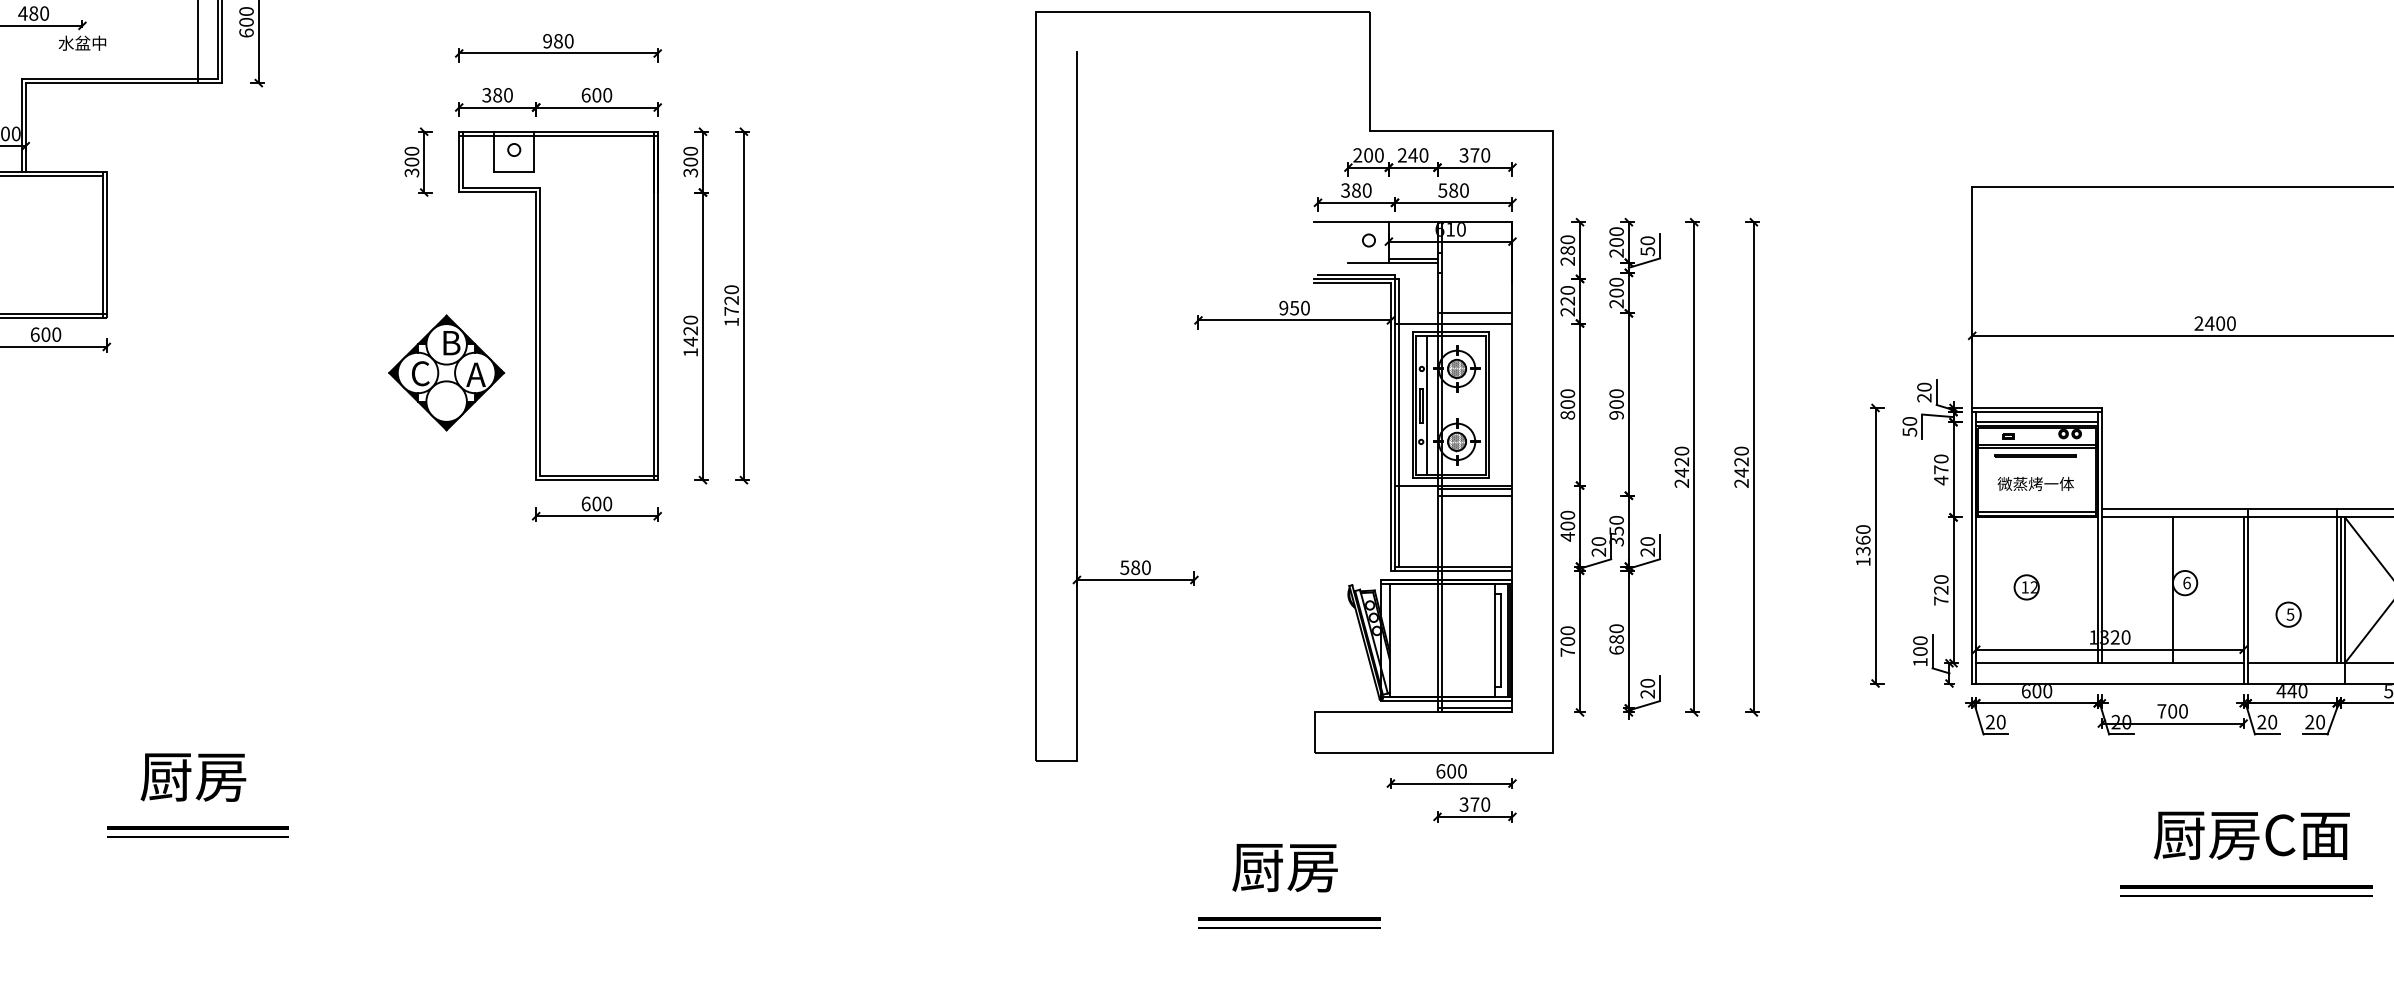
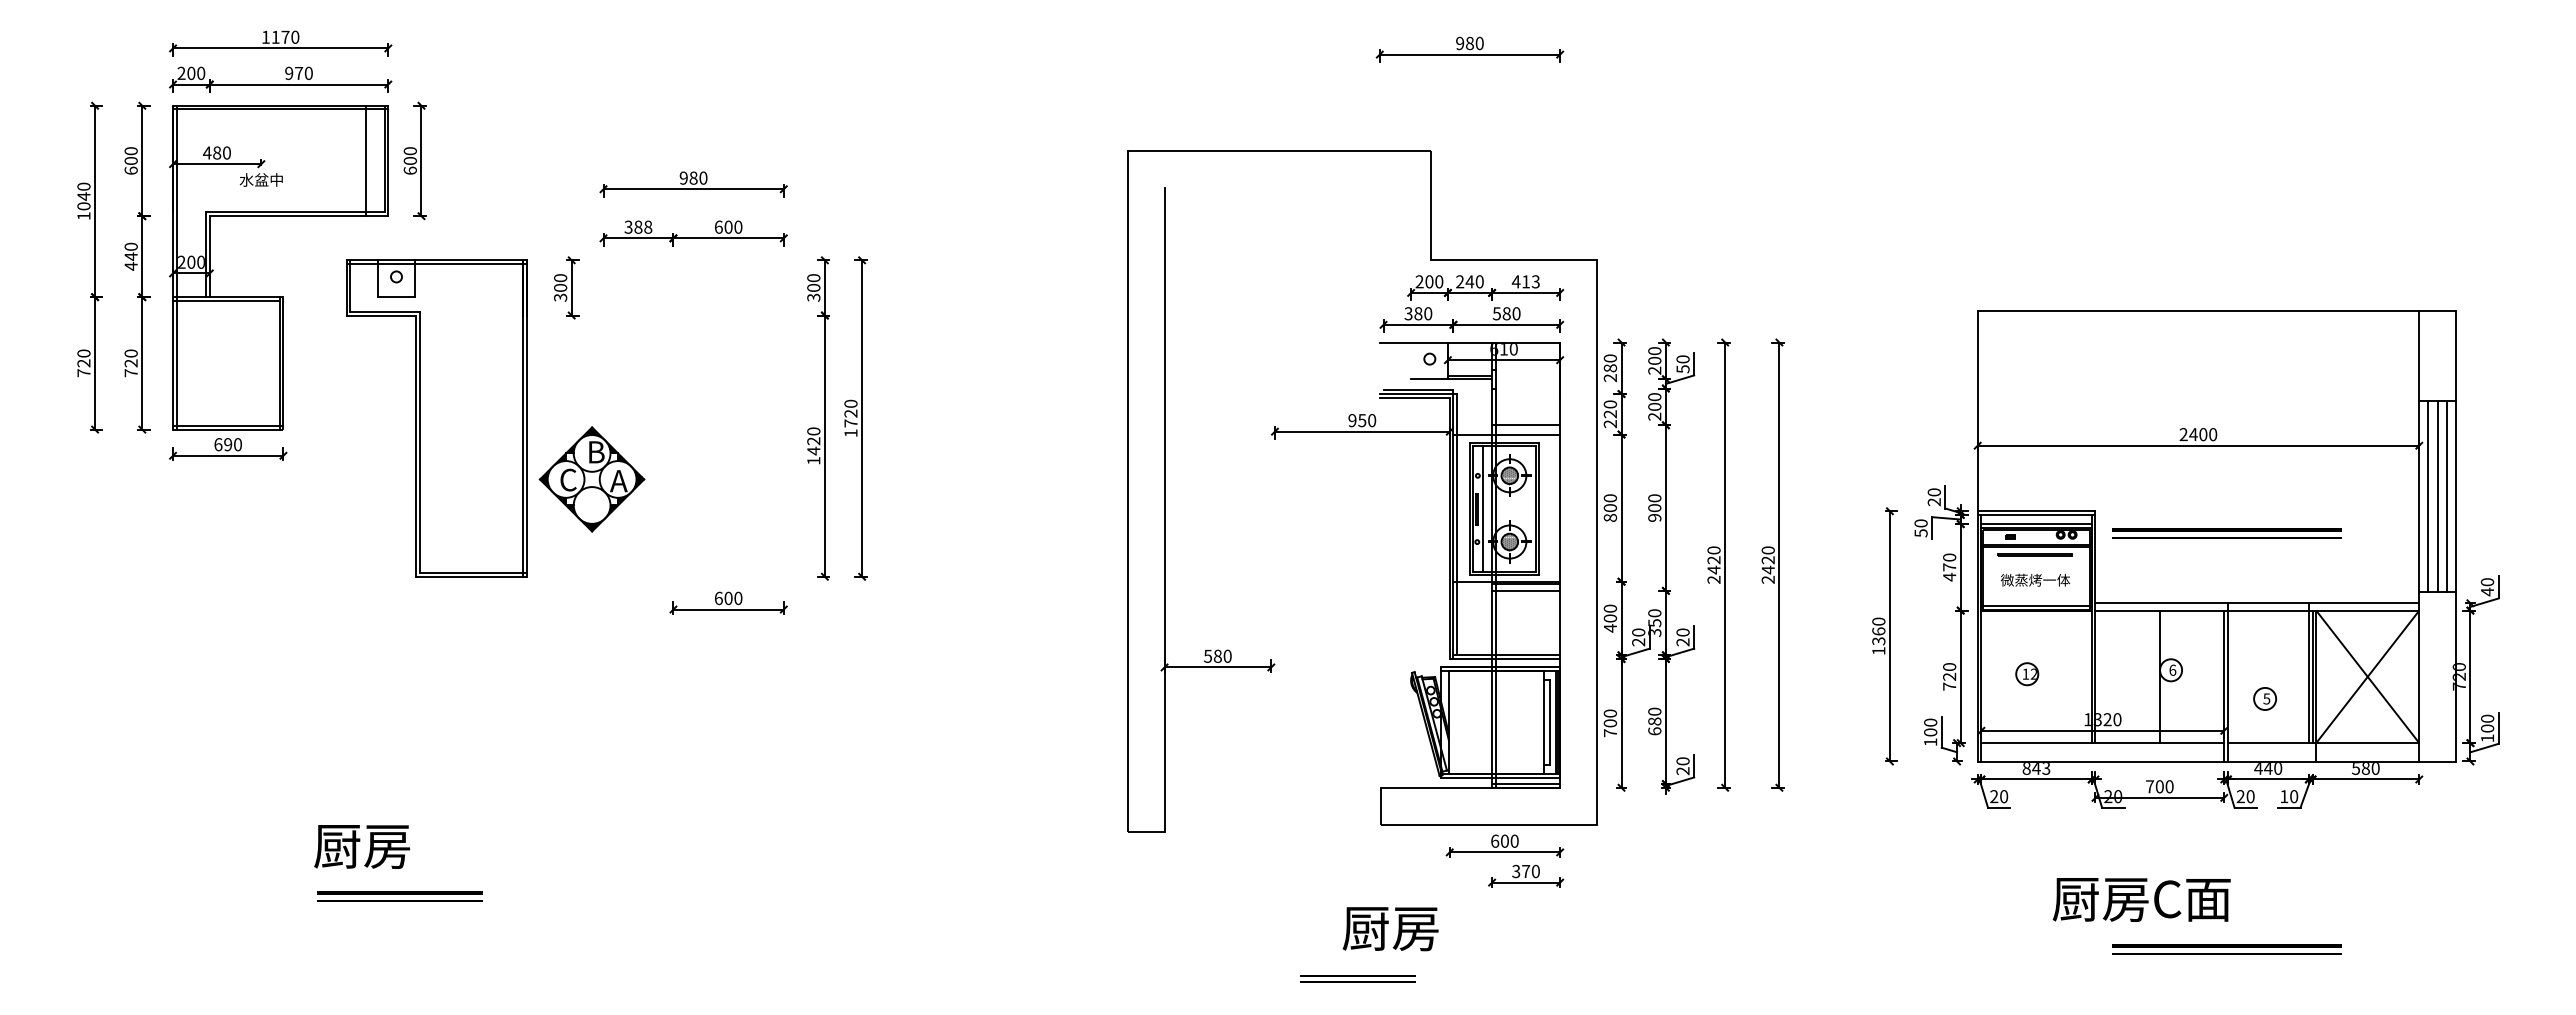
text: (508, 95) -> (648, 227), 380 -> 388
text: (1474, 155) -> (1525, 281), 370 -> 413
part: (558, 305) -> (436, 418), moved
text: (46, 334) -> (228, 444), 600 -> 690
part: (2246, 432) -> (2226, 533), added
text: (2036, 691) -> (2036, 768), 600 -> 843
text: (2309, 722) -> (2284, 796), 20 -> 10
part: (197, 832) -> (399, 896), moved
text: (2251, 835) -> (2141, 899), moved
text: (1284, 868) -> (1390, 929), moved
part: (1289, 922) -> (1357, 978), size x0.7

